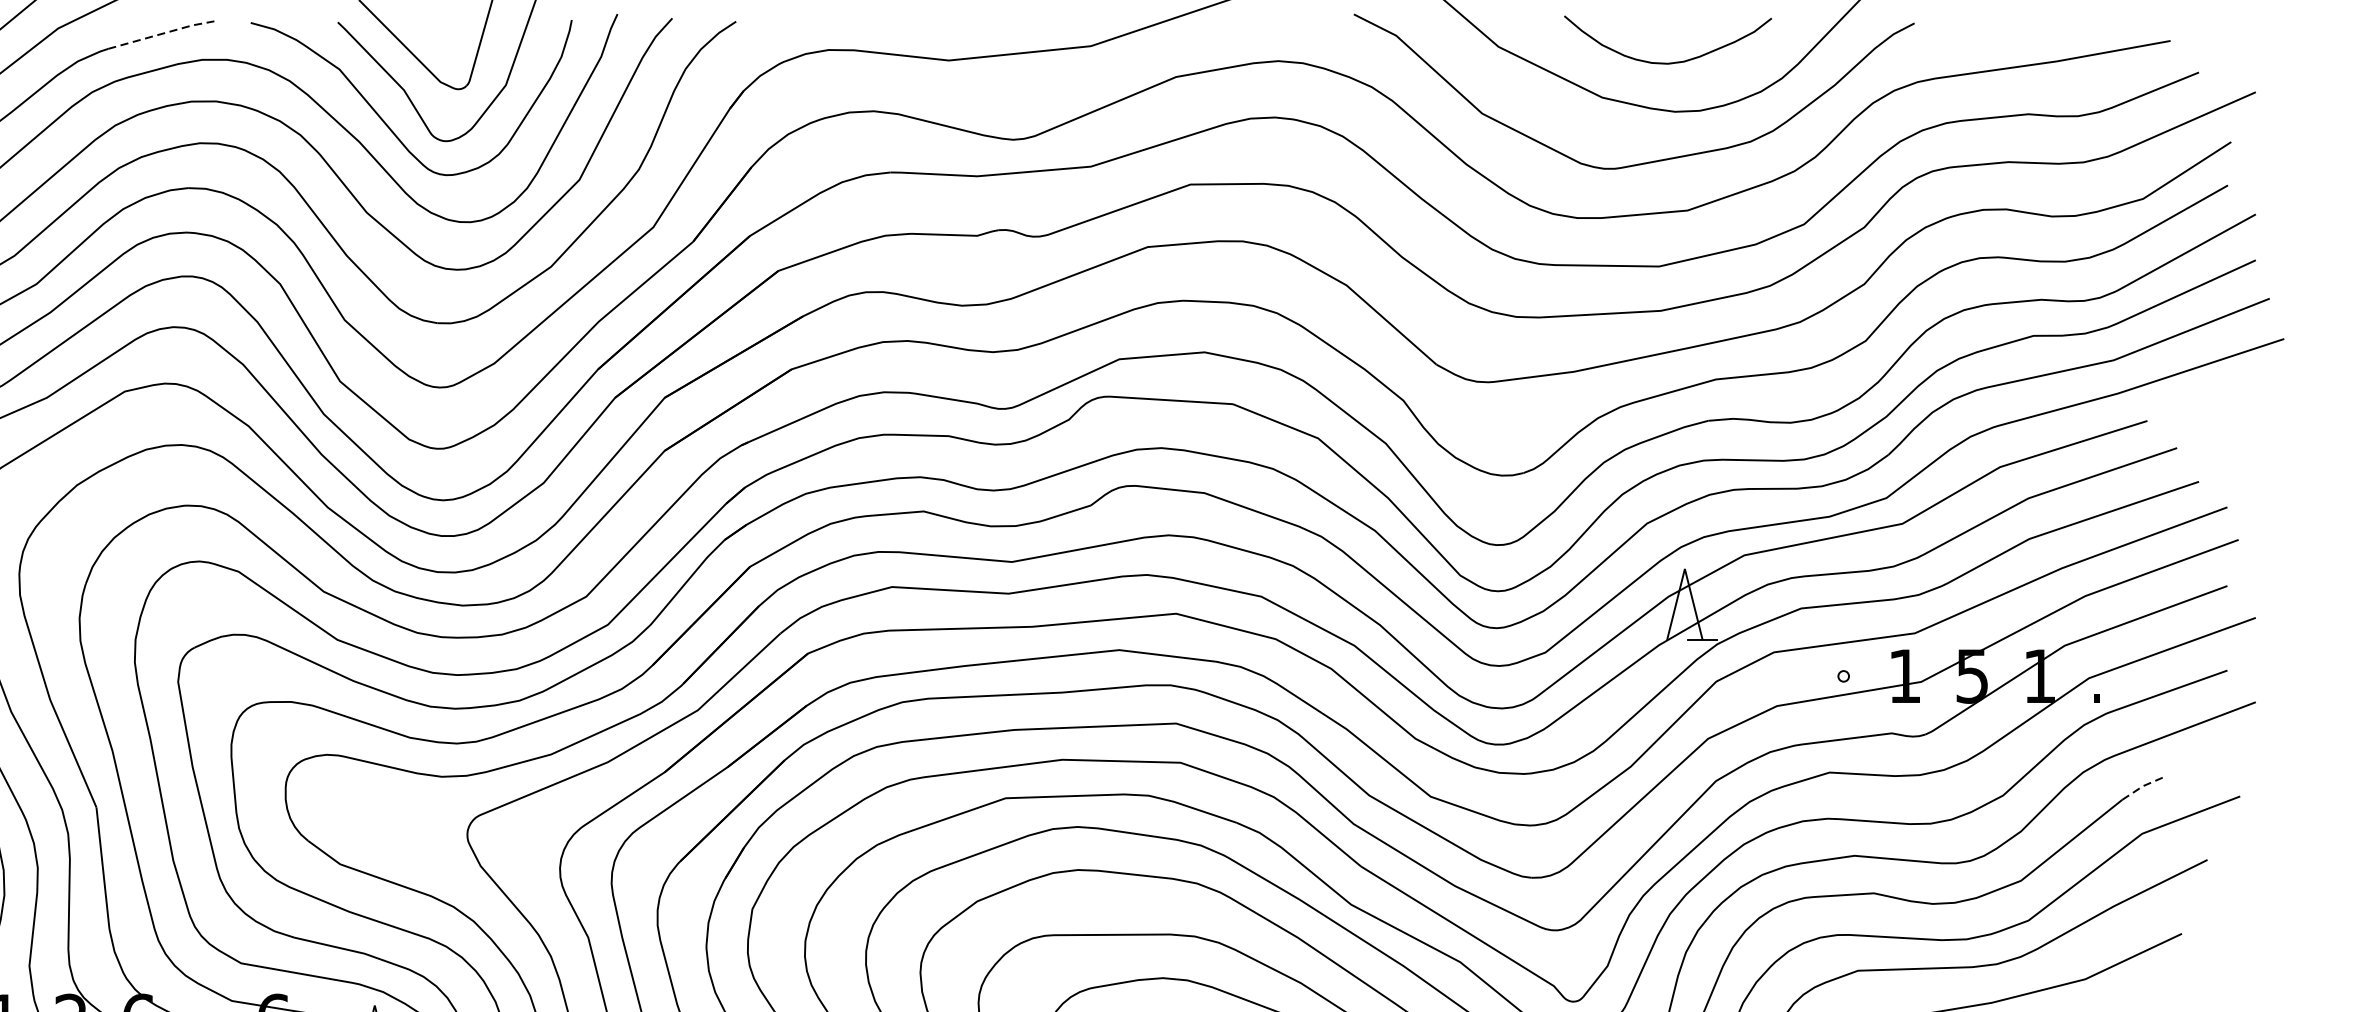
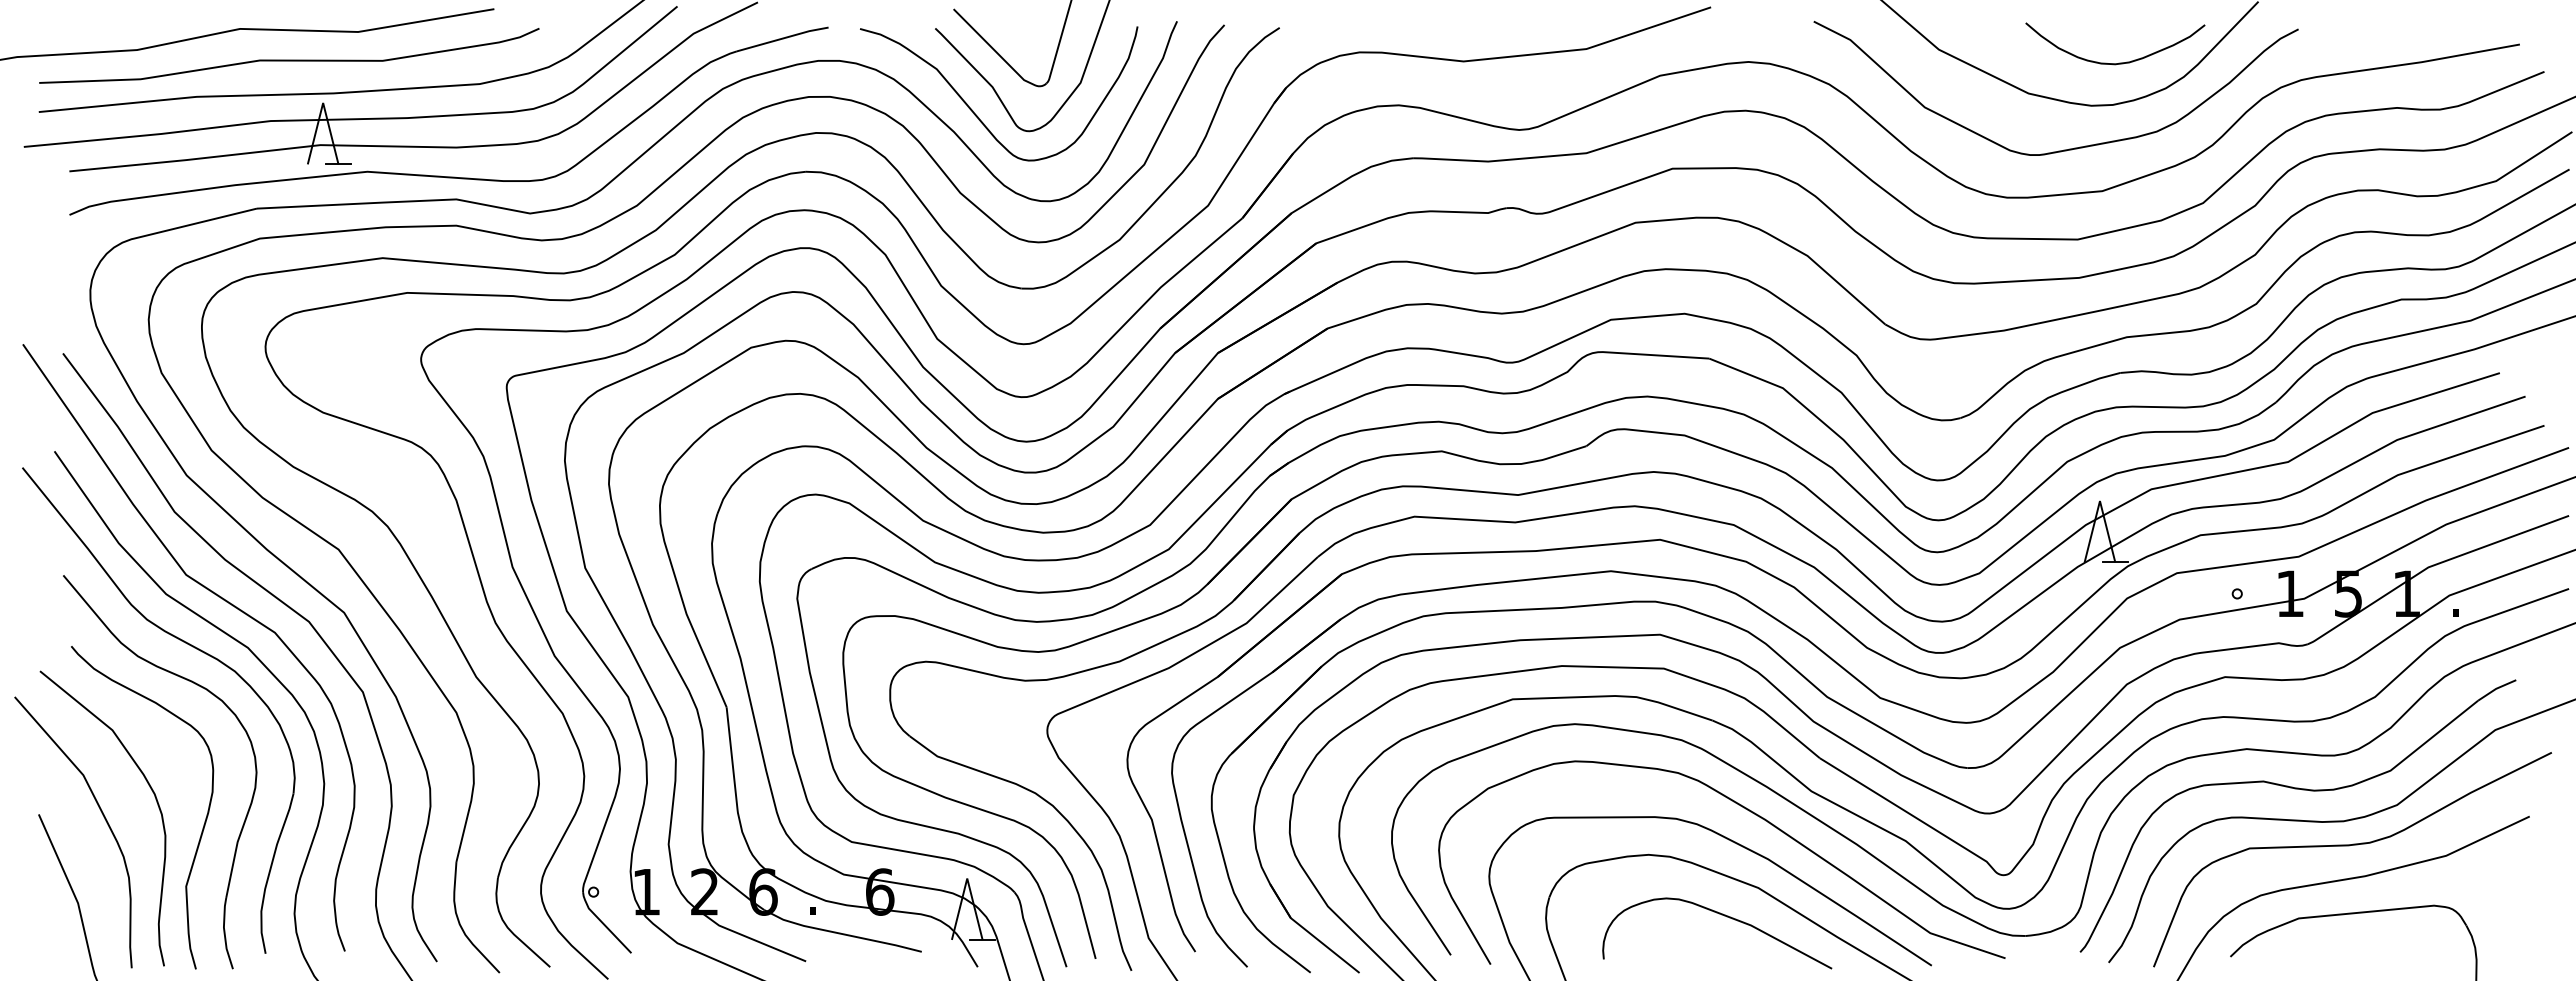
line: (162, 33) -> (783, 38), dashed -> solid
curve: (1672, 61) -> (2119, 62), moved
line: (2143, 785) -> (2496, 688), dashed -> solid

